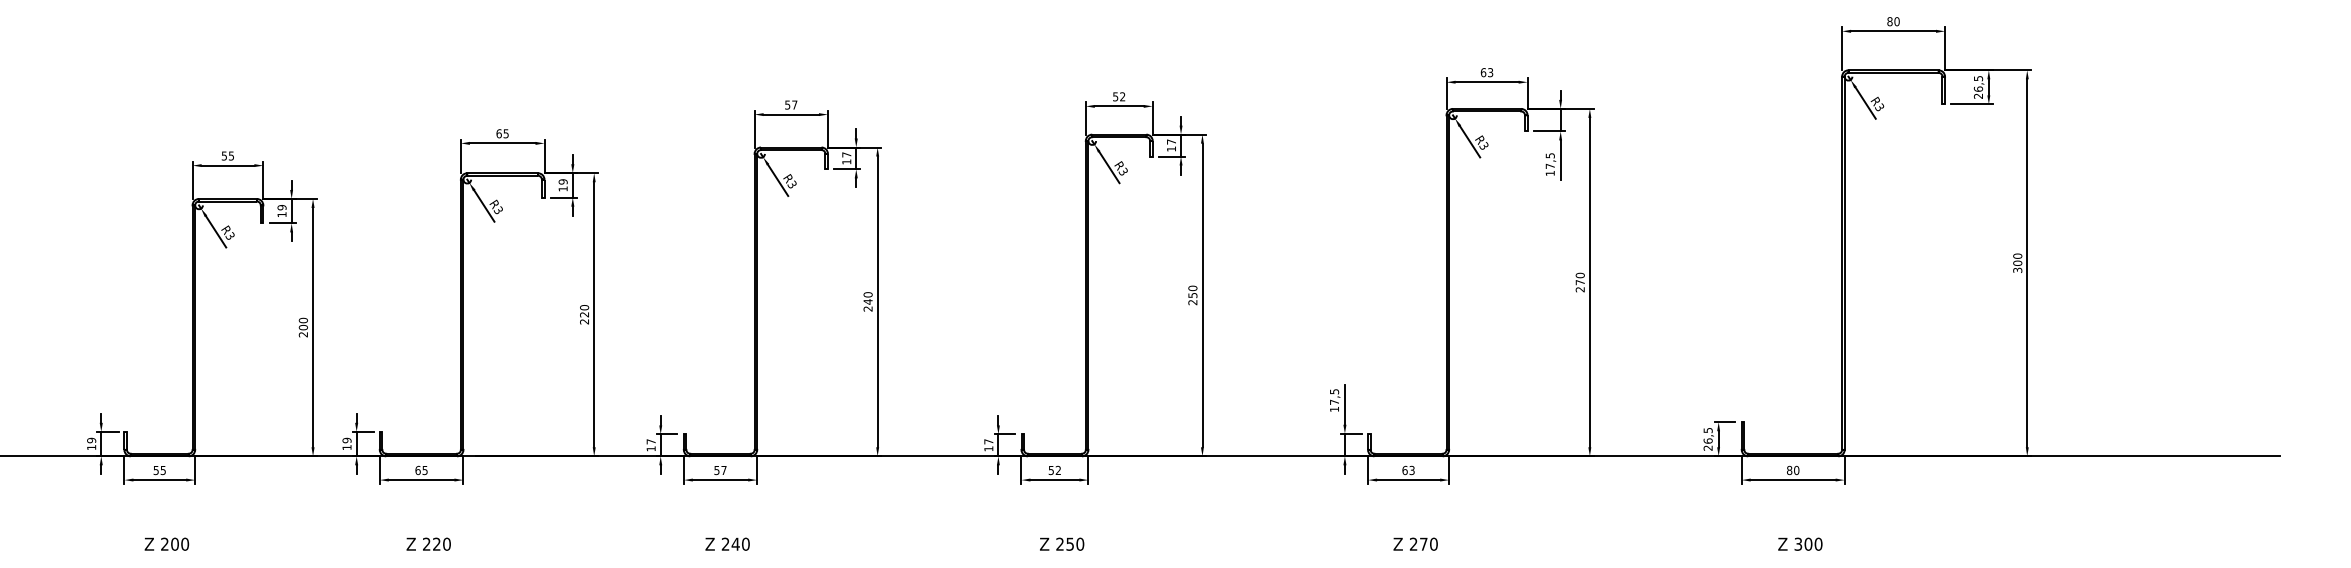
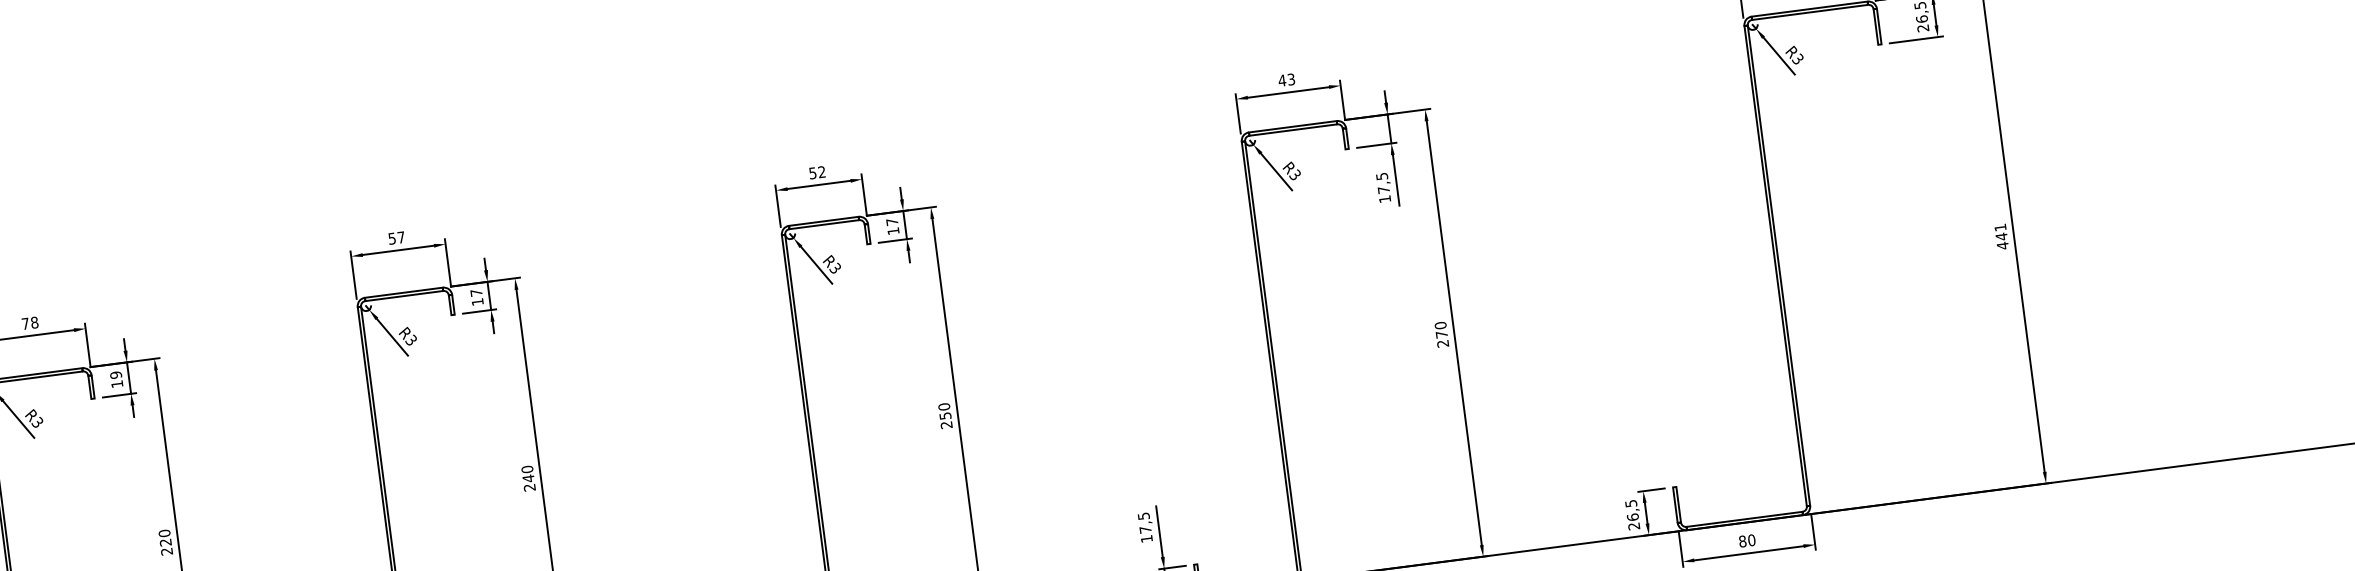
text: (1483, 72) -> (1282, 80), 63 -> 43
text: (502, 133) -> (29, 322), 65 -> 78
text: (2017, 263) -> (2001, 237), 300 -> 441

